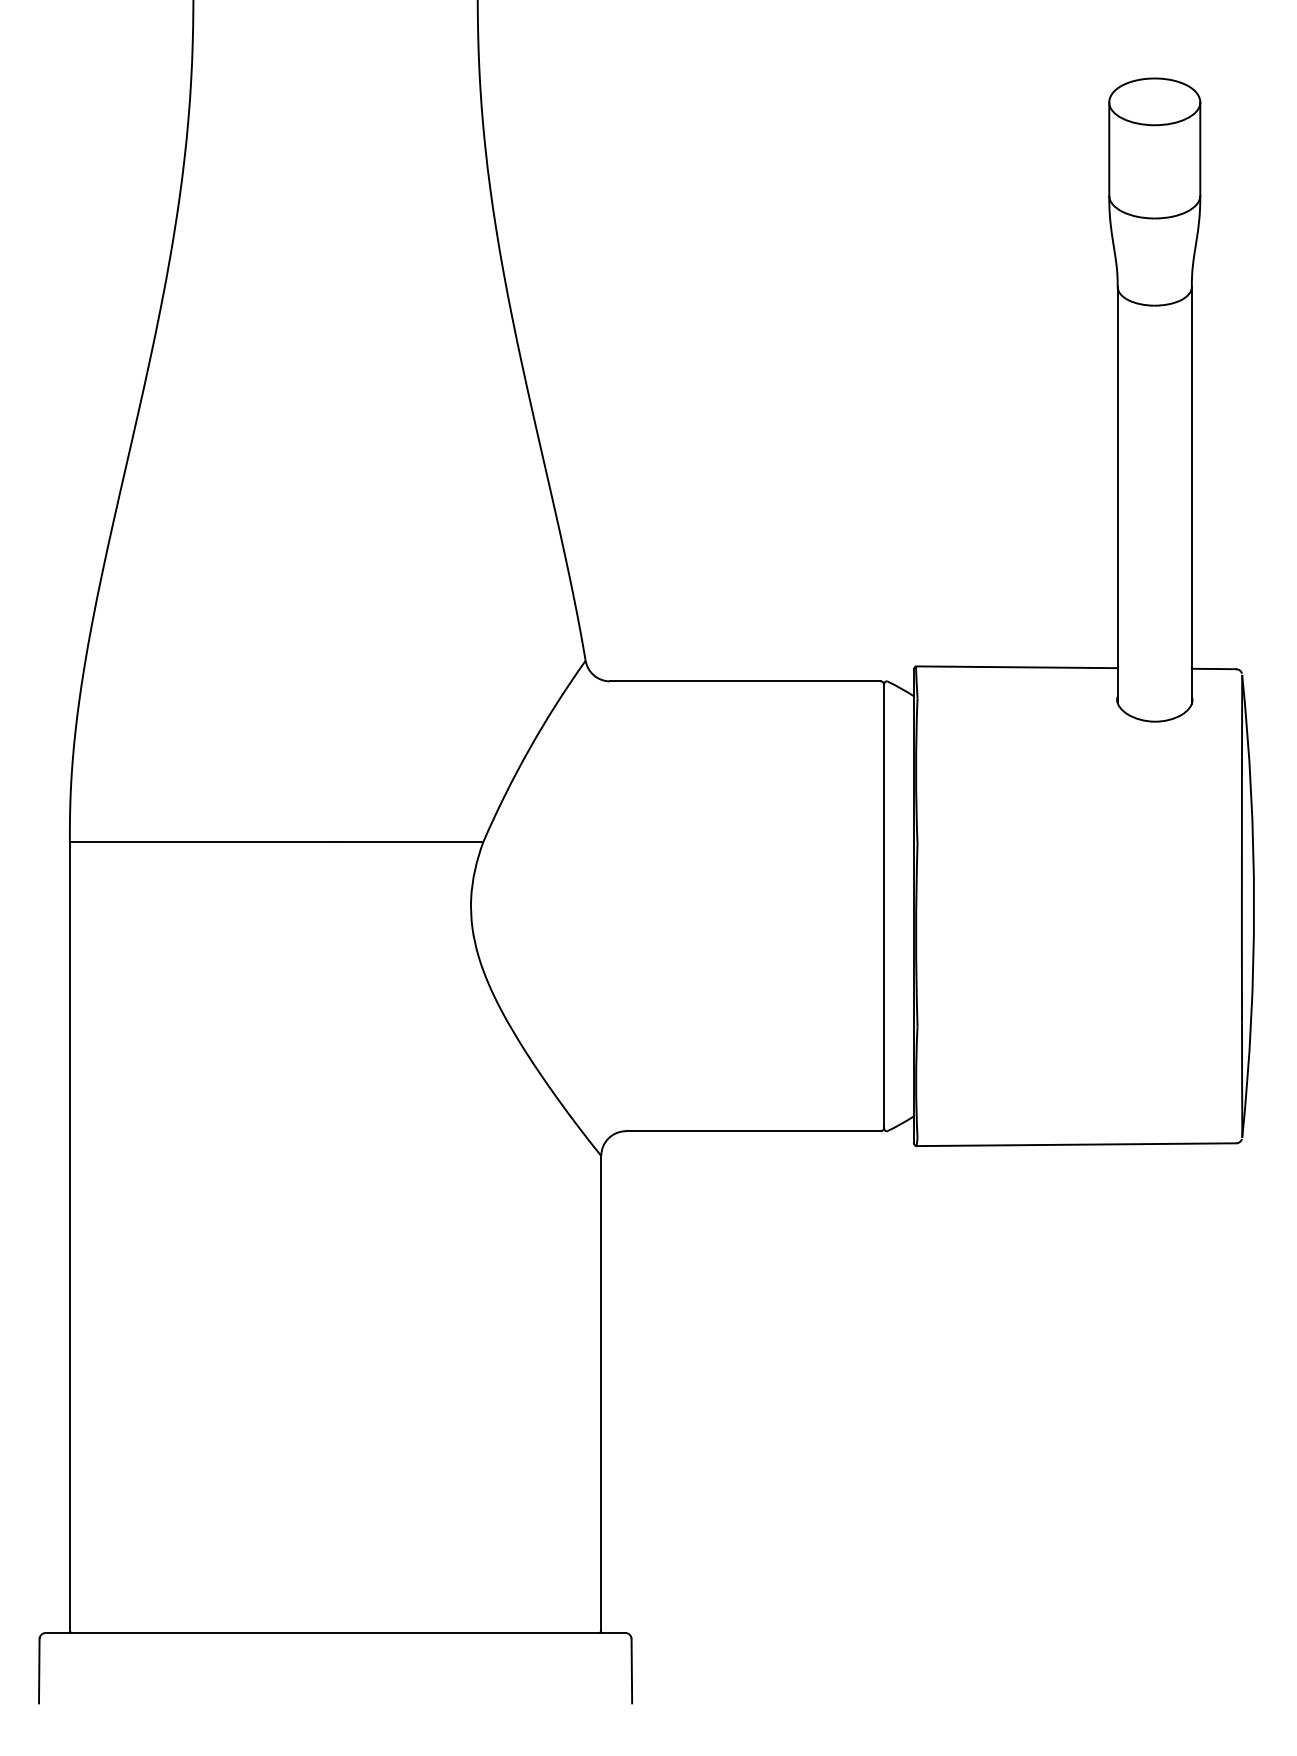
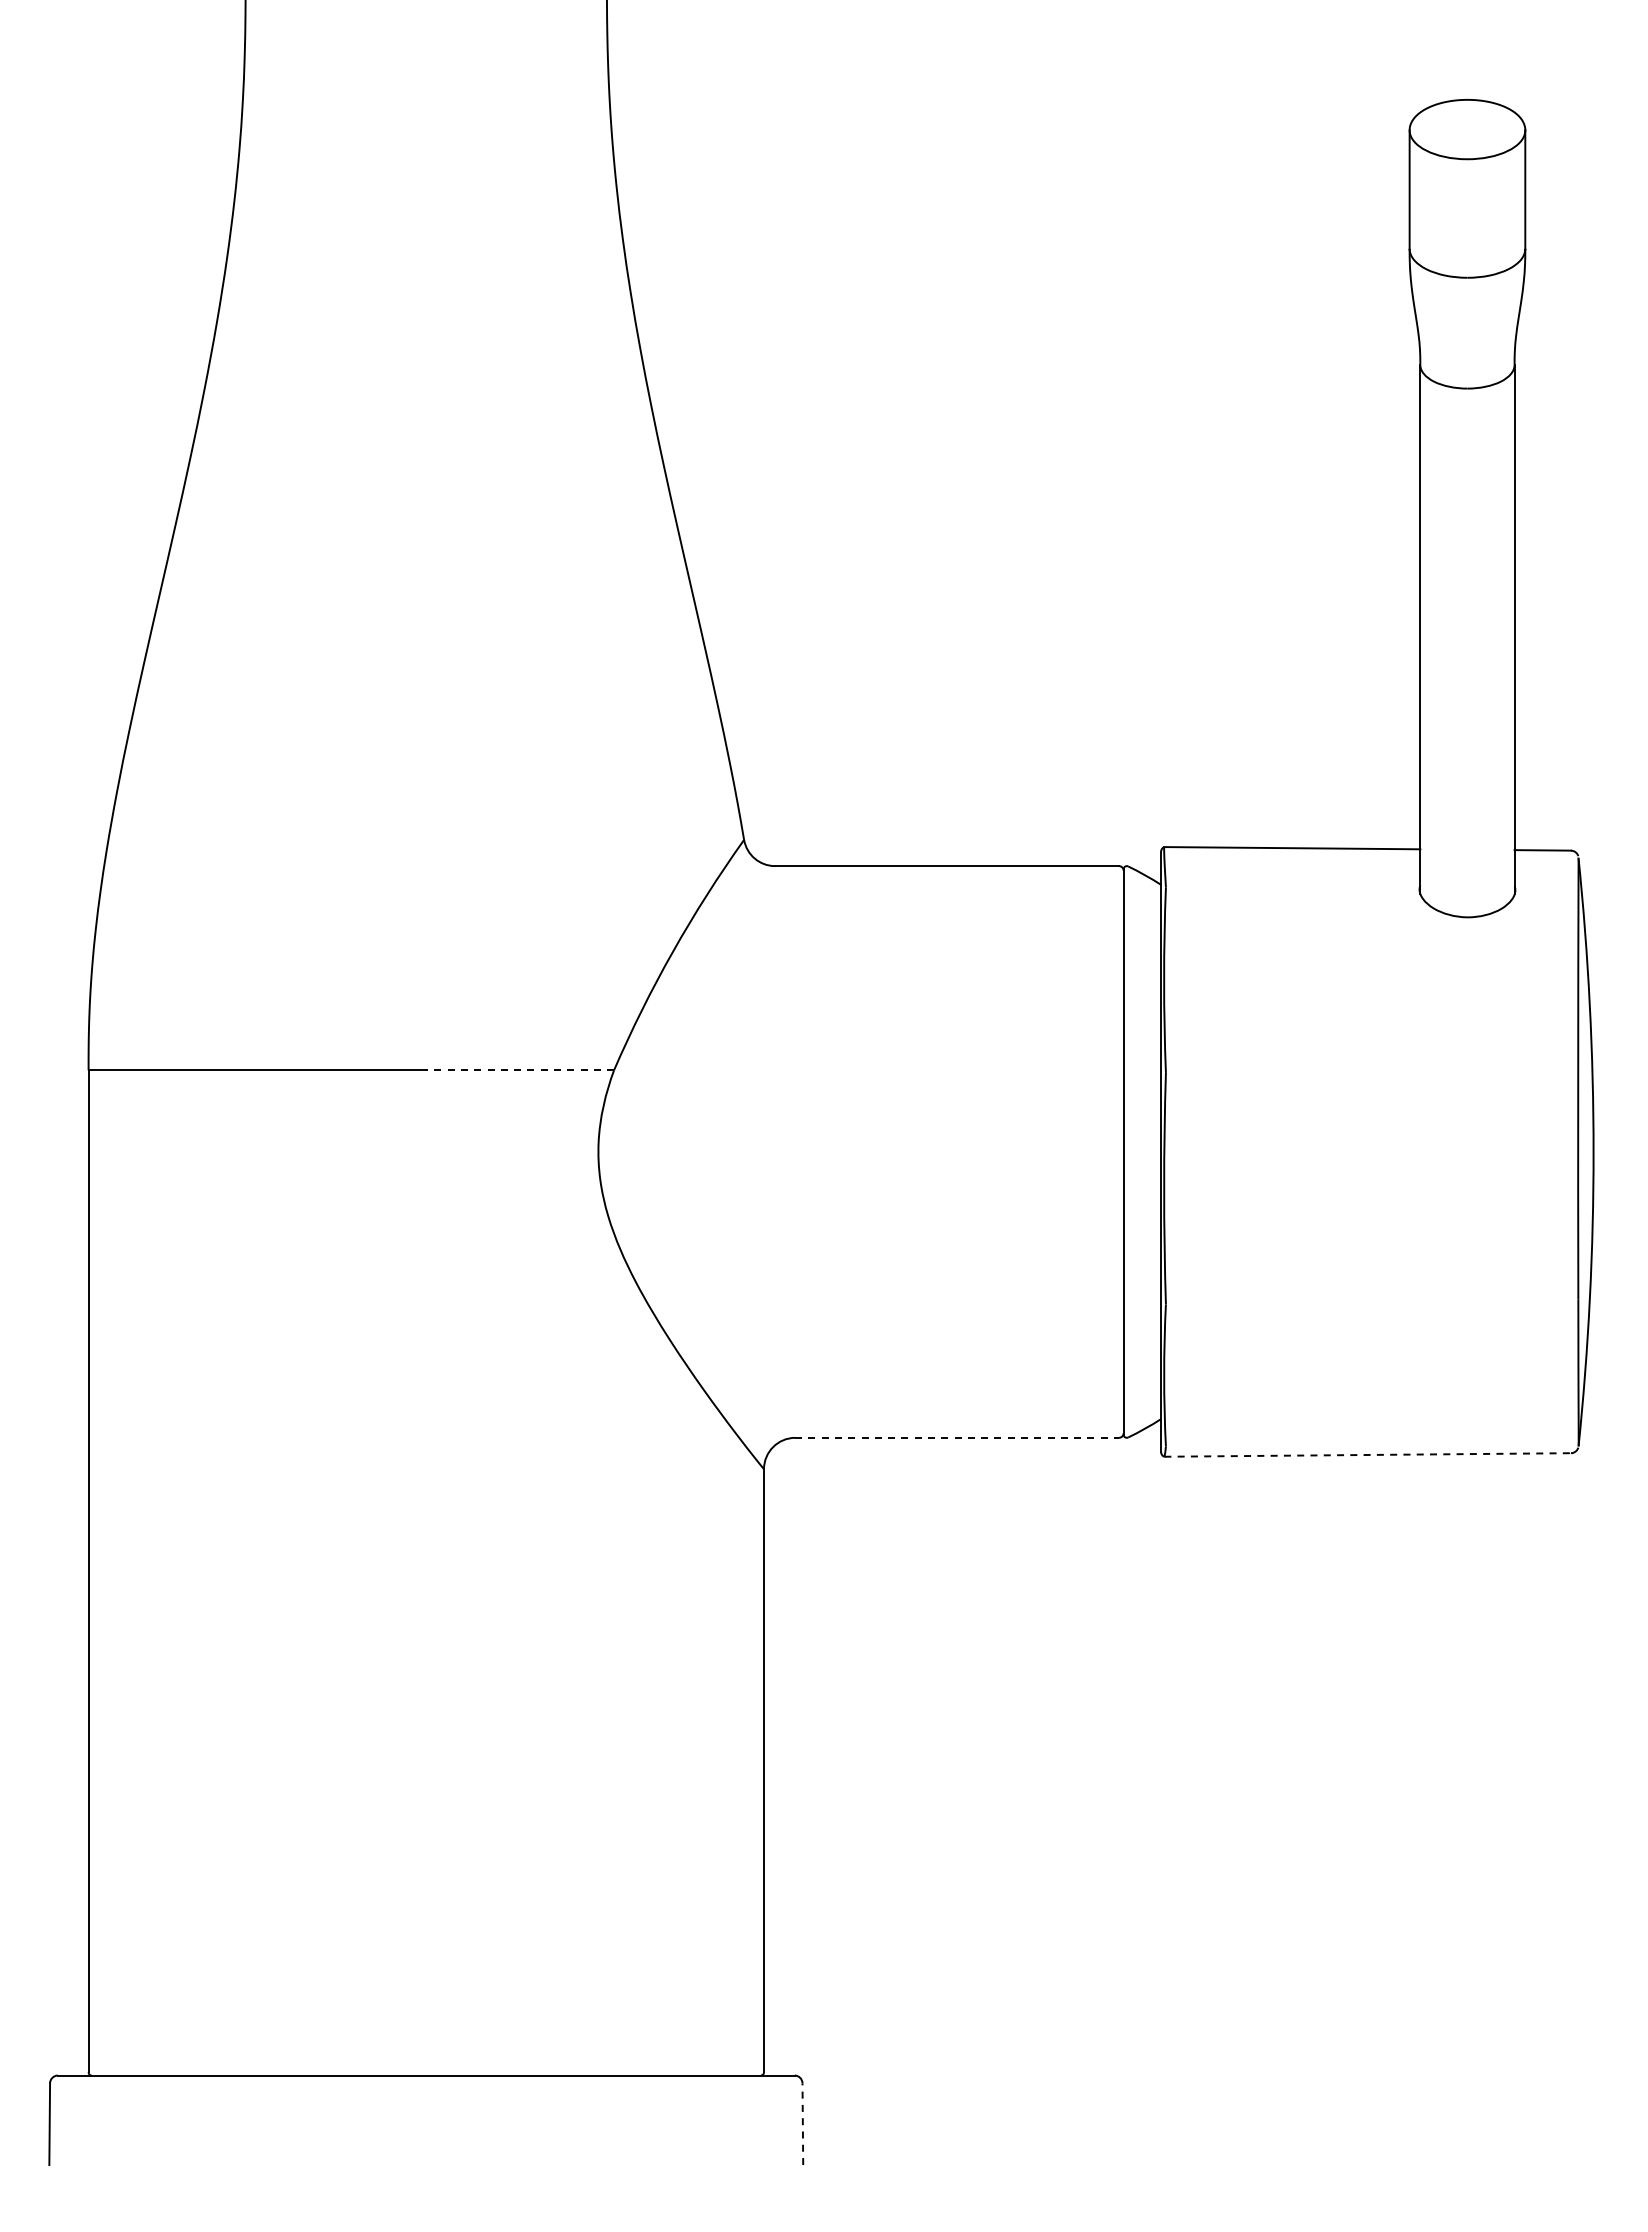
line: (409, 842) -> (520, 1070), solid -> dashed
line: (753, 1130) -> (957, 1437), solid -> dashed
line: (1076, 1144) -> (1368, 1454), solid -> dashed
line: (631, 1671) -> (802, 2124), solid -> dashed

